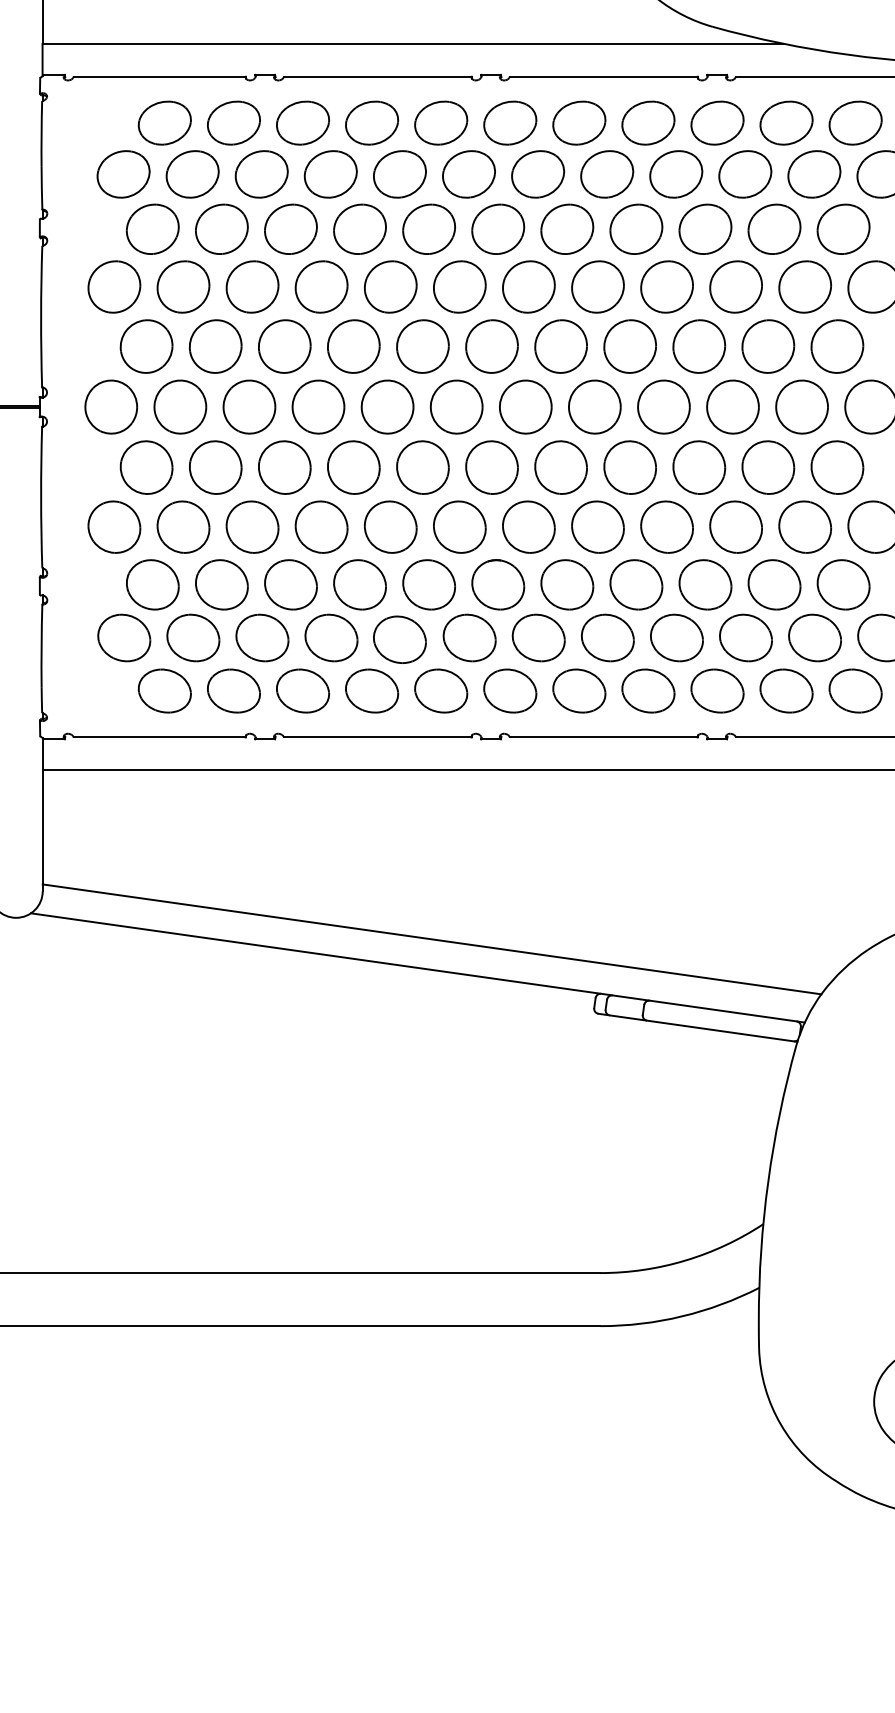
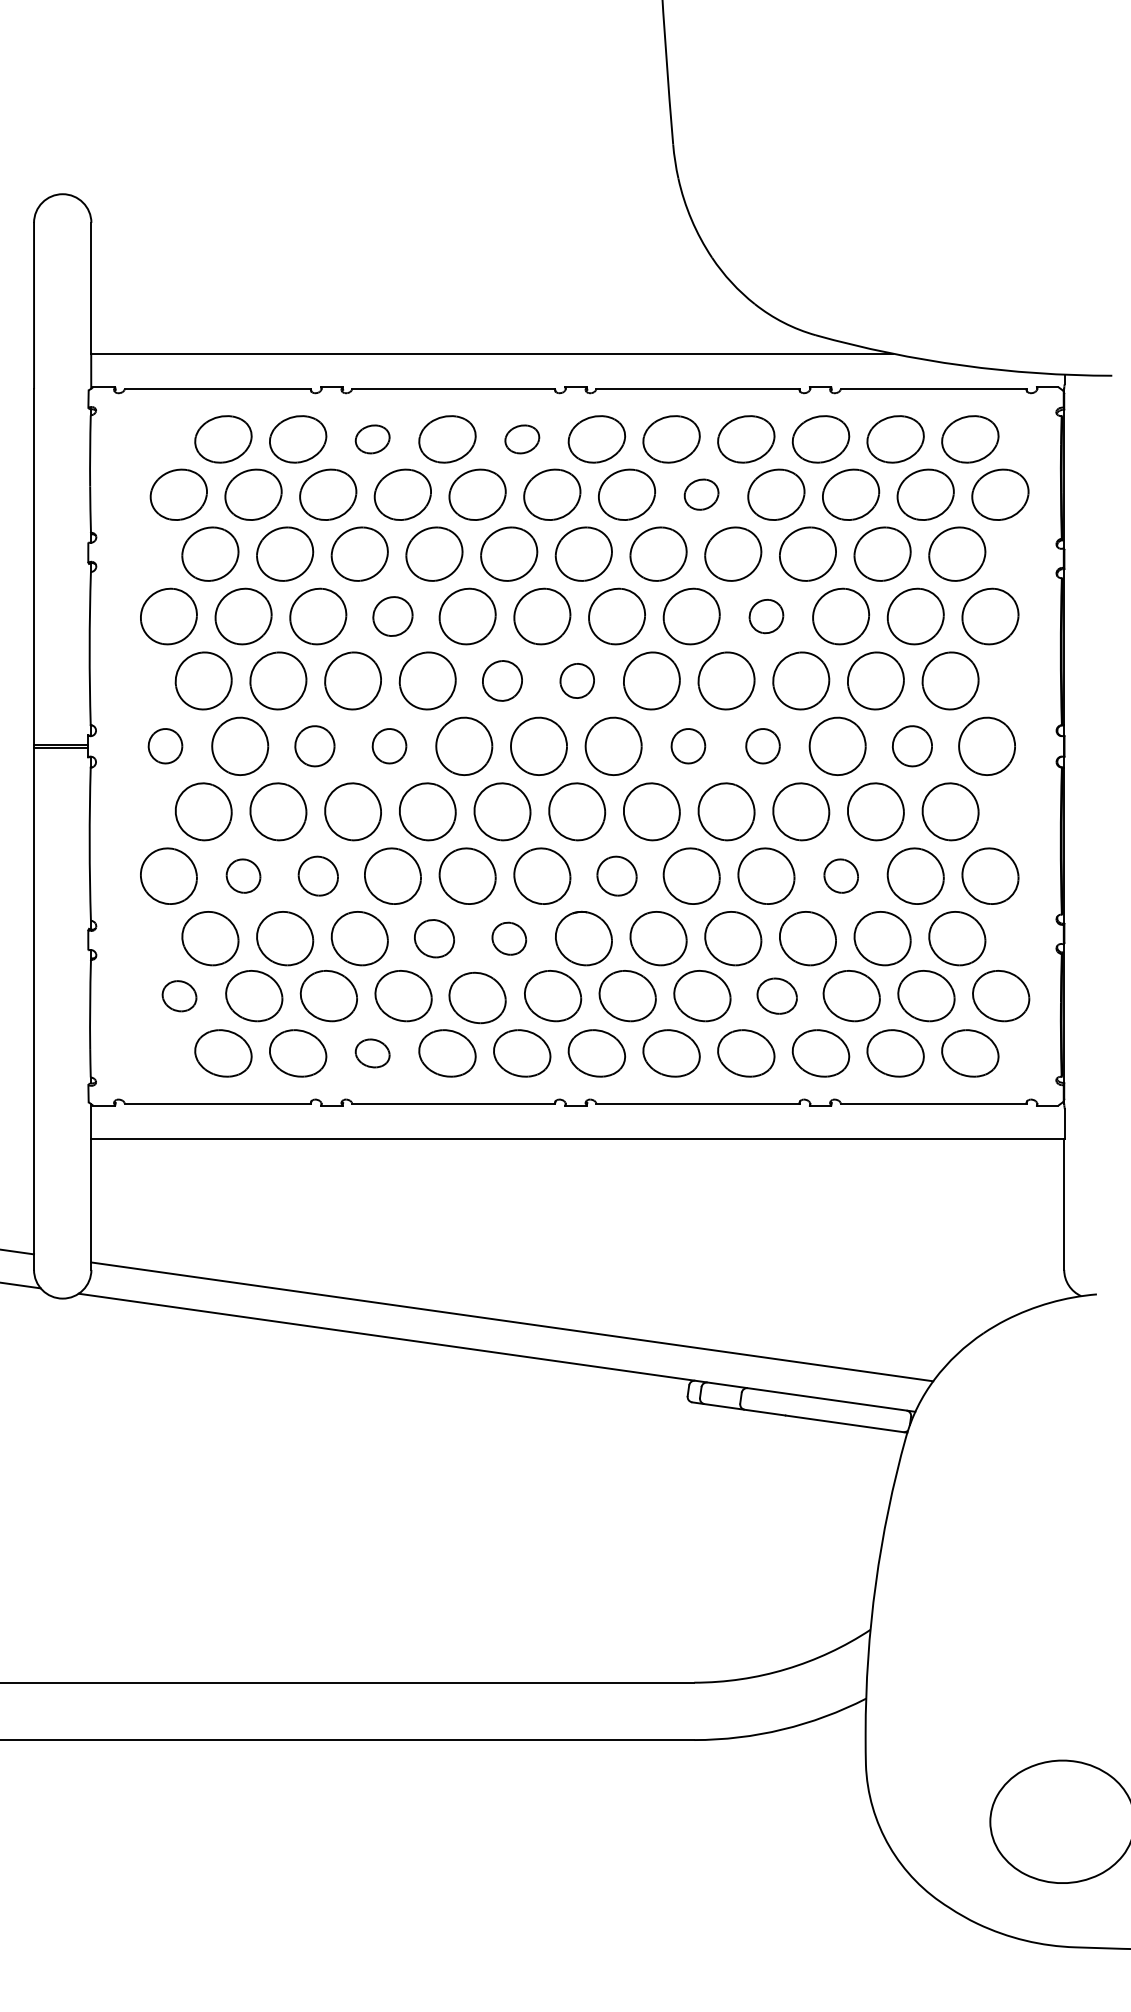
part: (302, 123) -> (372, 439), size x0.6
part: (441, 123) -> (522, 439), size x0.6
part: (607, 174) -> (701, 494), size x0.6
part: (321, 286) -> (392, 616), size x0.7
part: (667, 286) -> (766, 616), size x0.6
part: (422, 346) -> (502, 680), size x0.7
part: (492, 346) -> (577, 680), size x0.6
part: (111, 406) -> (165, 745), size x0.6
part: (249, 406) -> (314, 745), size x0.7
part: (318, 406) -> (389, 745), size x0.6
part: (594, 406) -> (688, 745), size x0.6
part: (663, 406) -> (762, 745), size x0.6
part: (802, 406) -> (912, 745), size x0.7
part: (183, 526) -> (243, 875), size x0.6
part: (252, 526) -> (318, 875), size x0.7
part: (528, 526) -> (616, 875), size x0.7
part: (736, 526) -> (841, 875), size x0.6
part: (360, 584) -> (434, 938), size x0.7
part: (429, 584) -> (509, 938), size x0.6
part: (124, 638) -> (179, 996), size x0.6
part: (677, 638) -> (777, 996), size x0.7
part: (302, 691) -> (372, 1053), size x0.6

